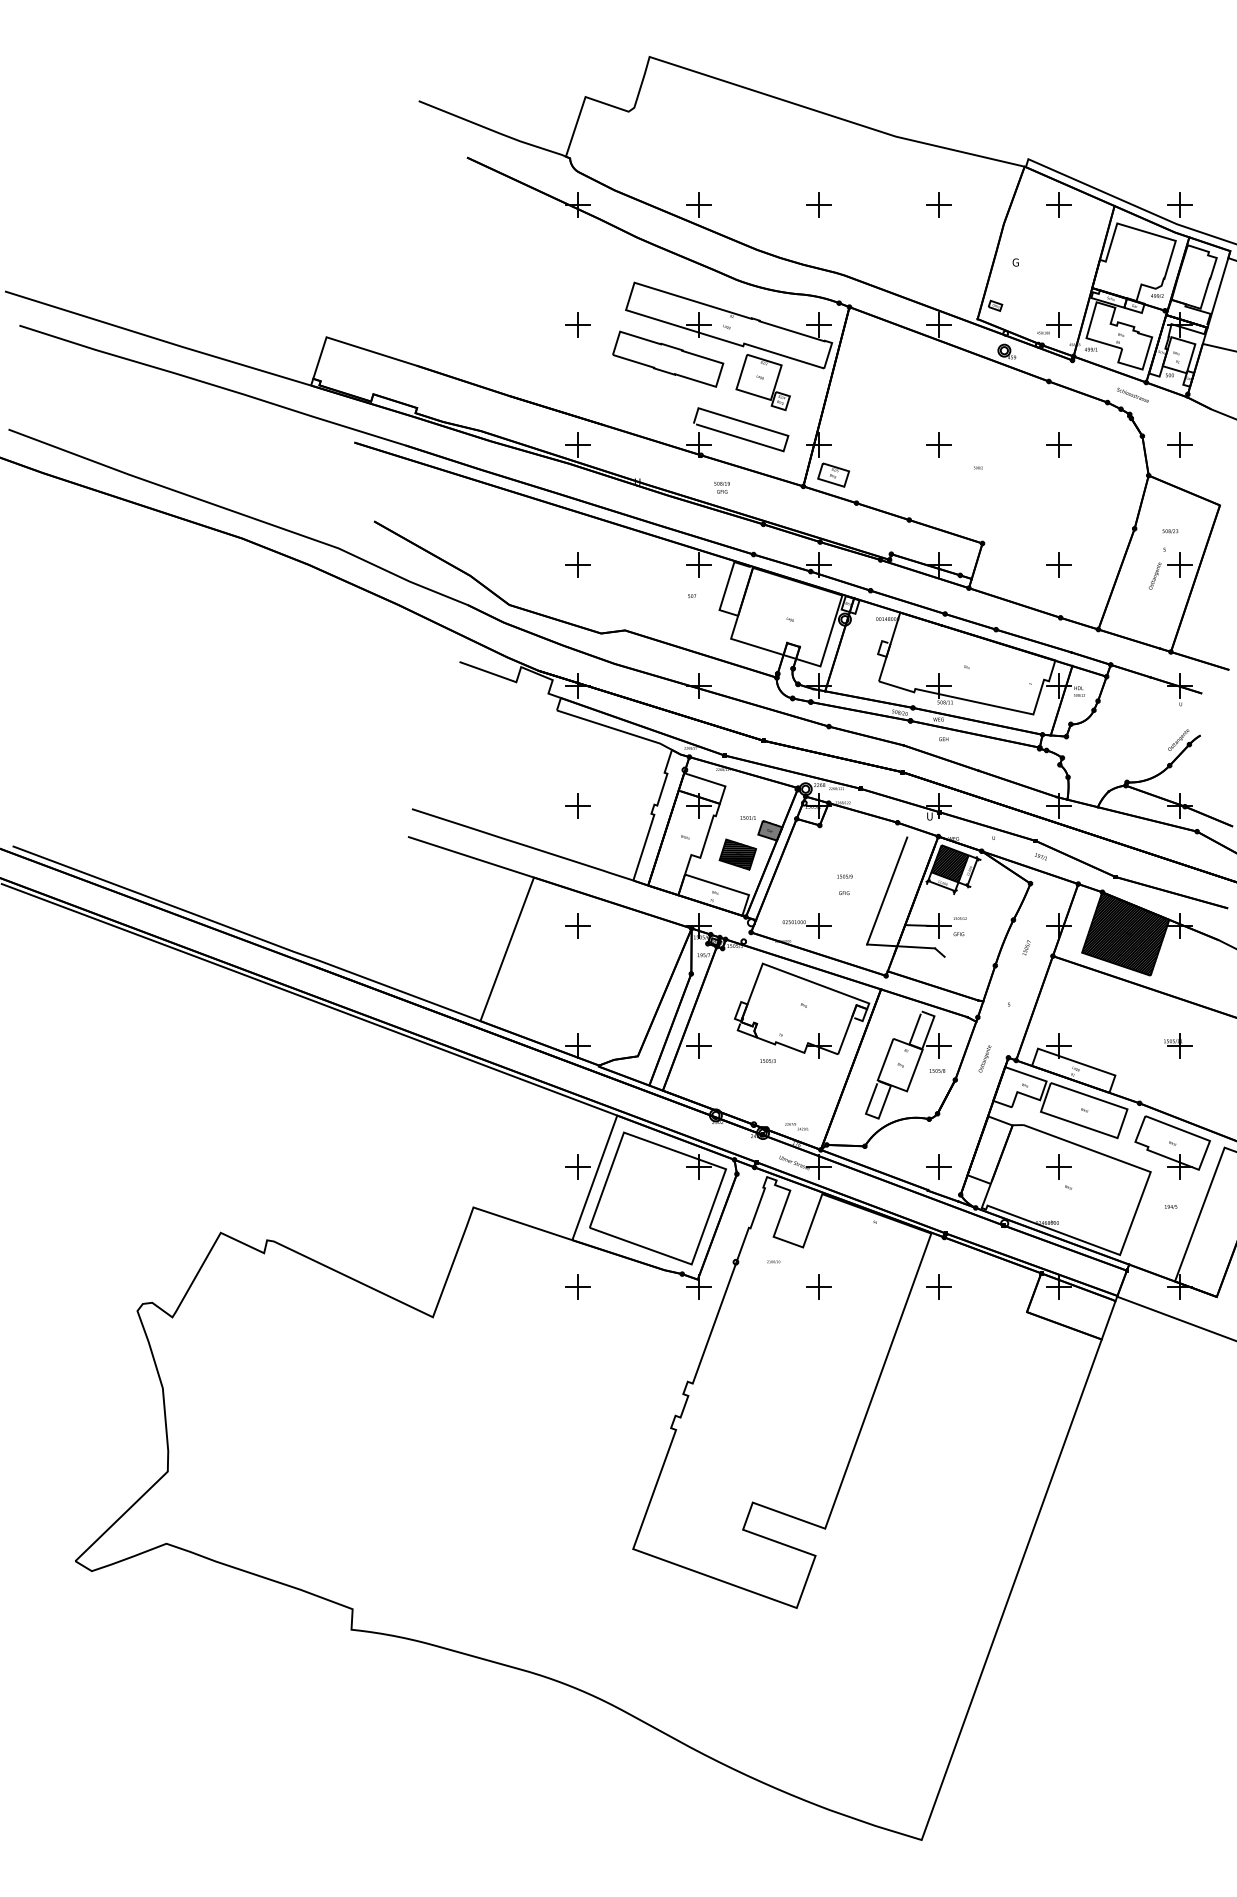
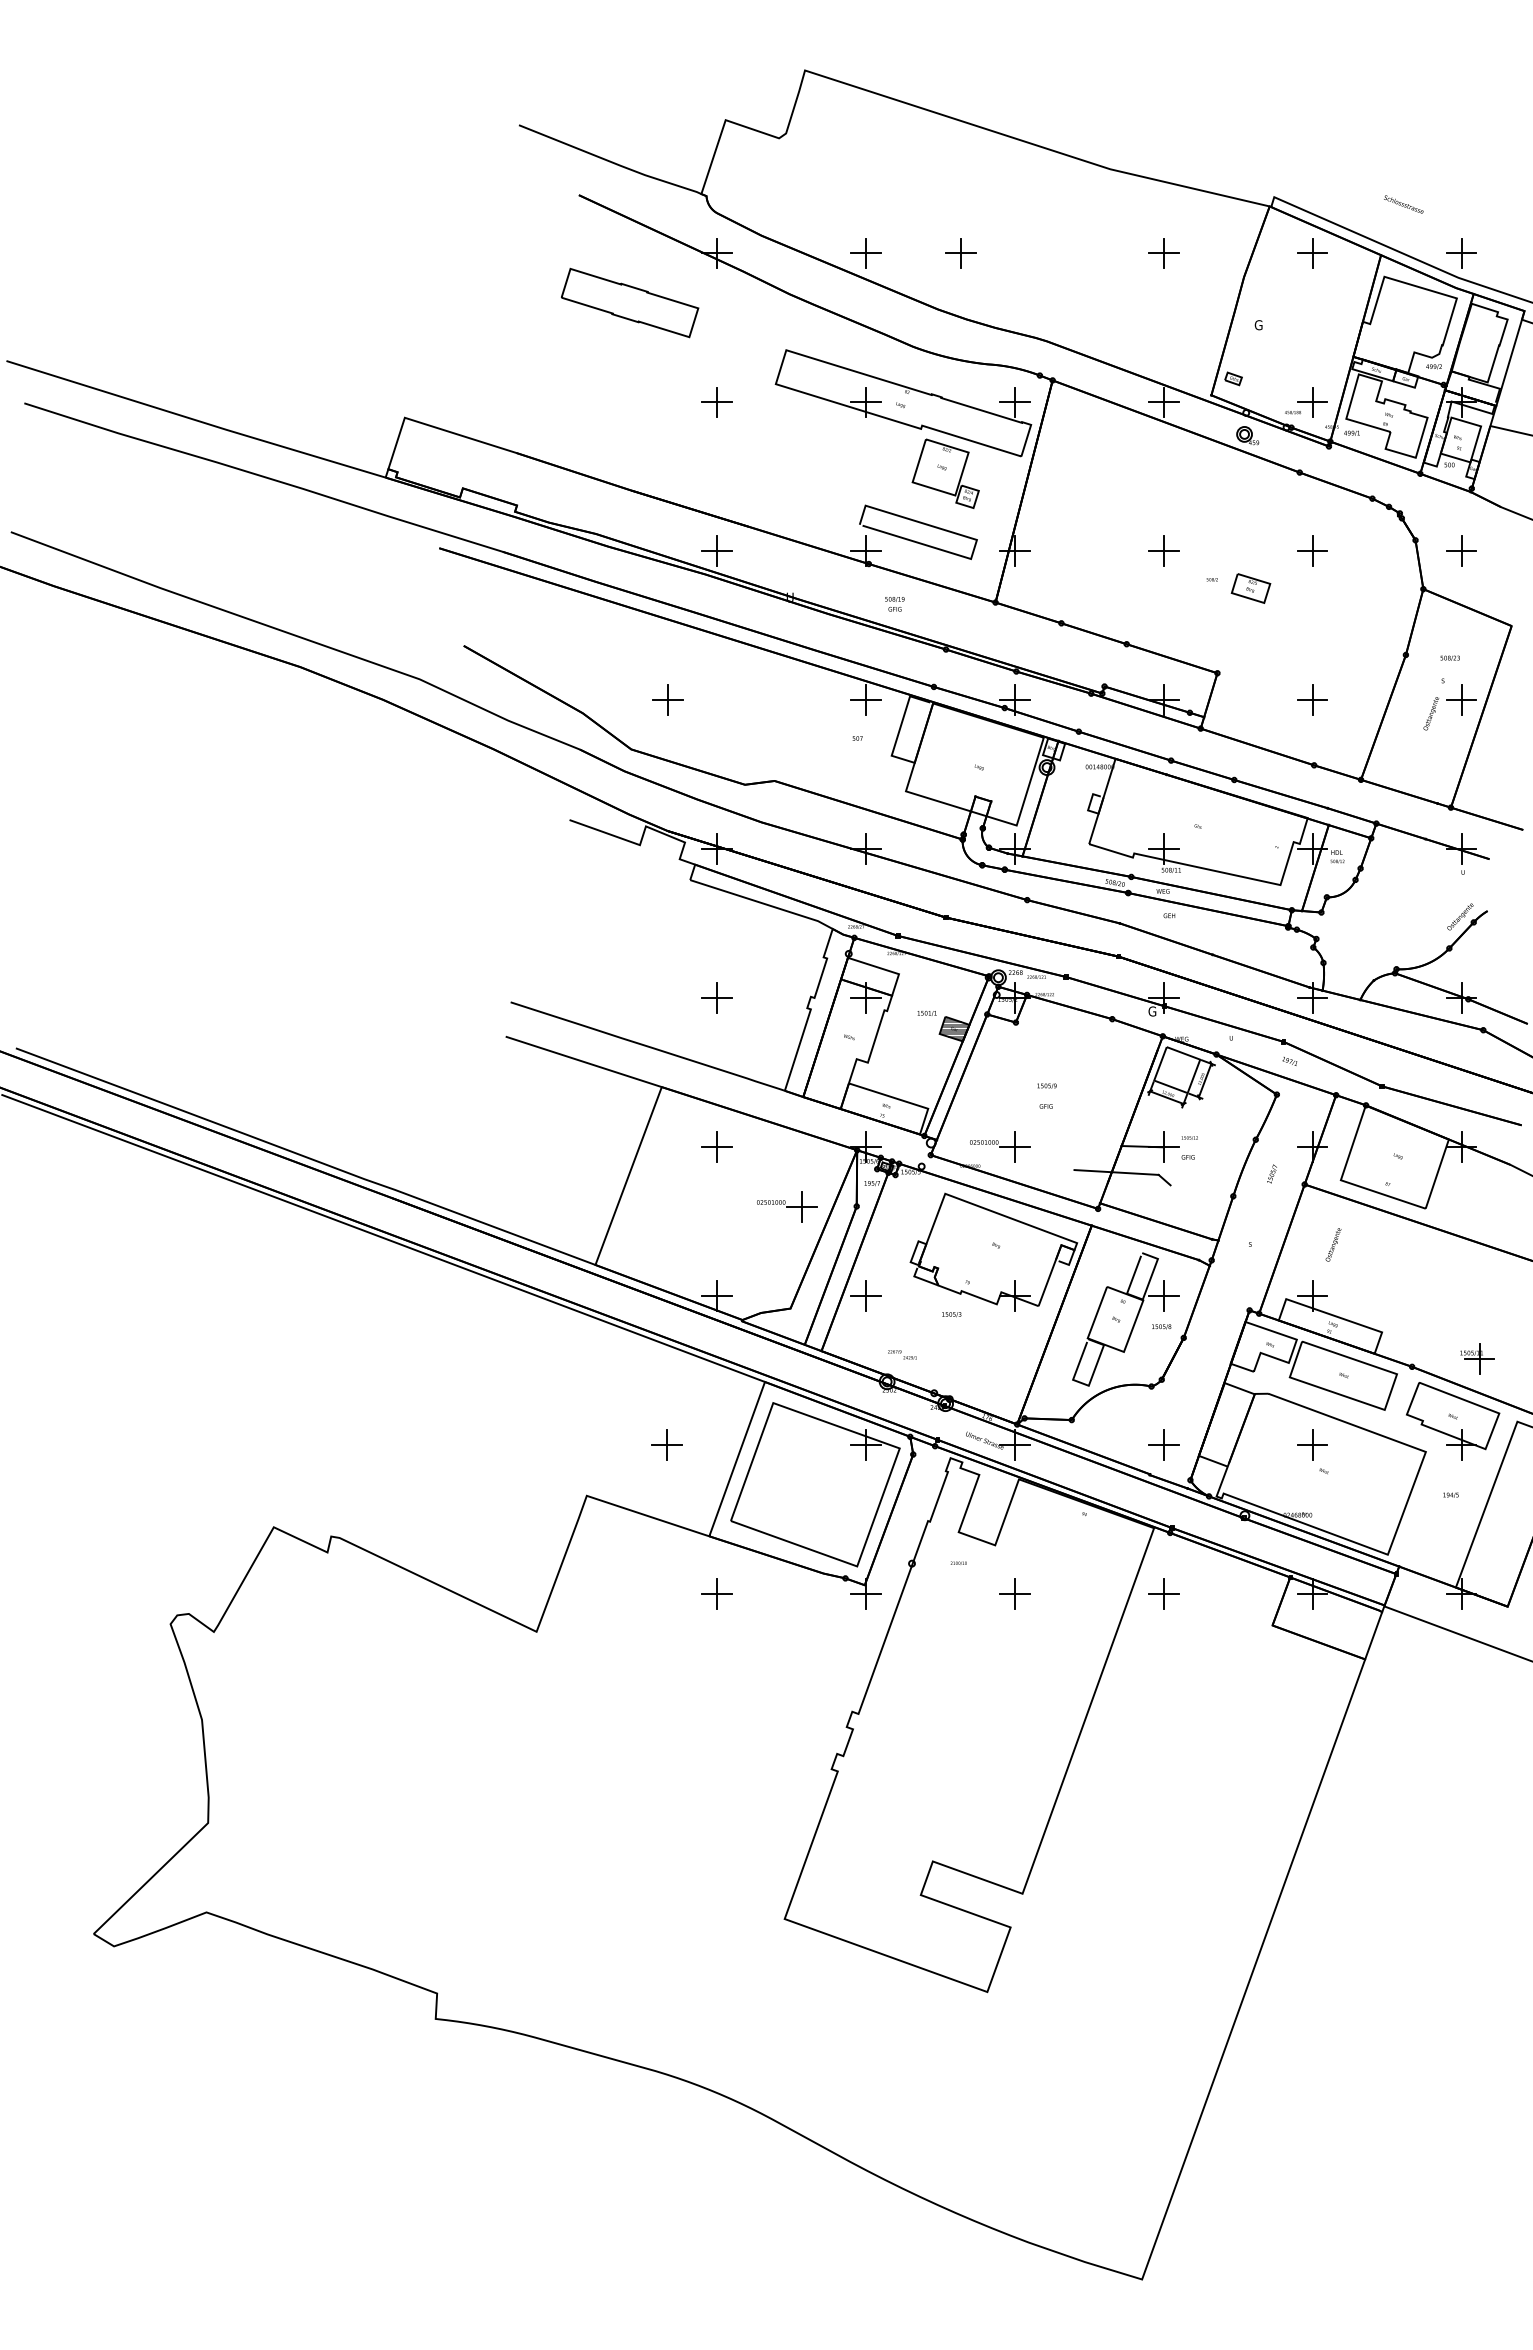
part: (818, 204) -> (960, 253), moved
part: (668, 358) -> (630, 302), moved
text: (1132, 395) -> (1403, 204), moved
part: (833, 475) -> (1250, 588), moved
part: (578, 564) -> (667, 699), moved
text: (930, 816) -> (1152, 1011), U -> G
part: (737, 854) -> (914, 1058), removed
hatch: (949, 864) -> (1176, 1070), removed
line: (887, 890) -> (1099, 1103), removed
hatch: (1125, 934) -> (1394, 1157), removed
part: (635, 973) -> (787, 1206), added
part: (1177, 1045) -> (1477, 1358), moved
text: (984, 1058) -> (1333, 1244), moved
text: (796, 1126) -> (902, 1354), moved
part: (578, 1166) -> (666, 1444), moved

